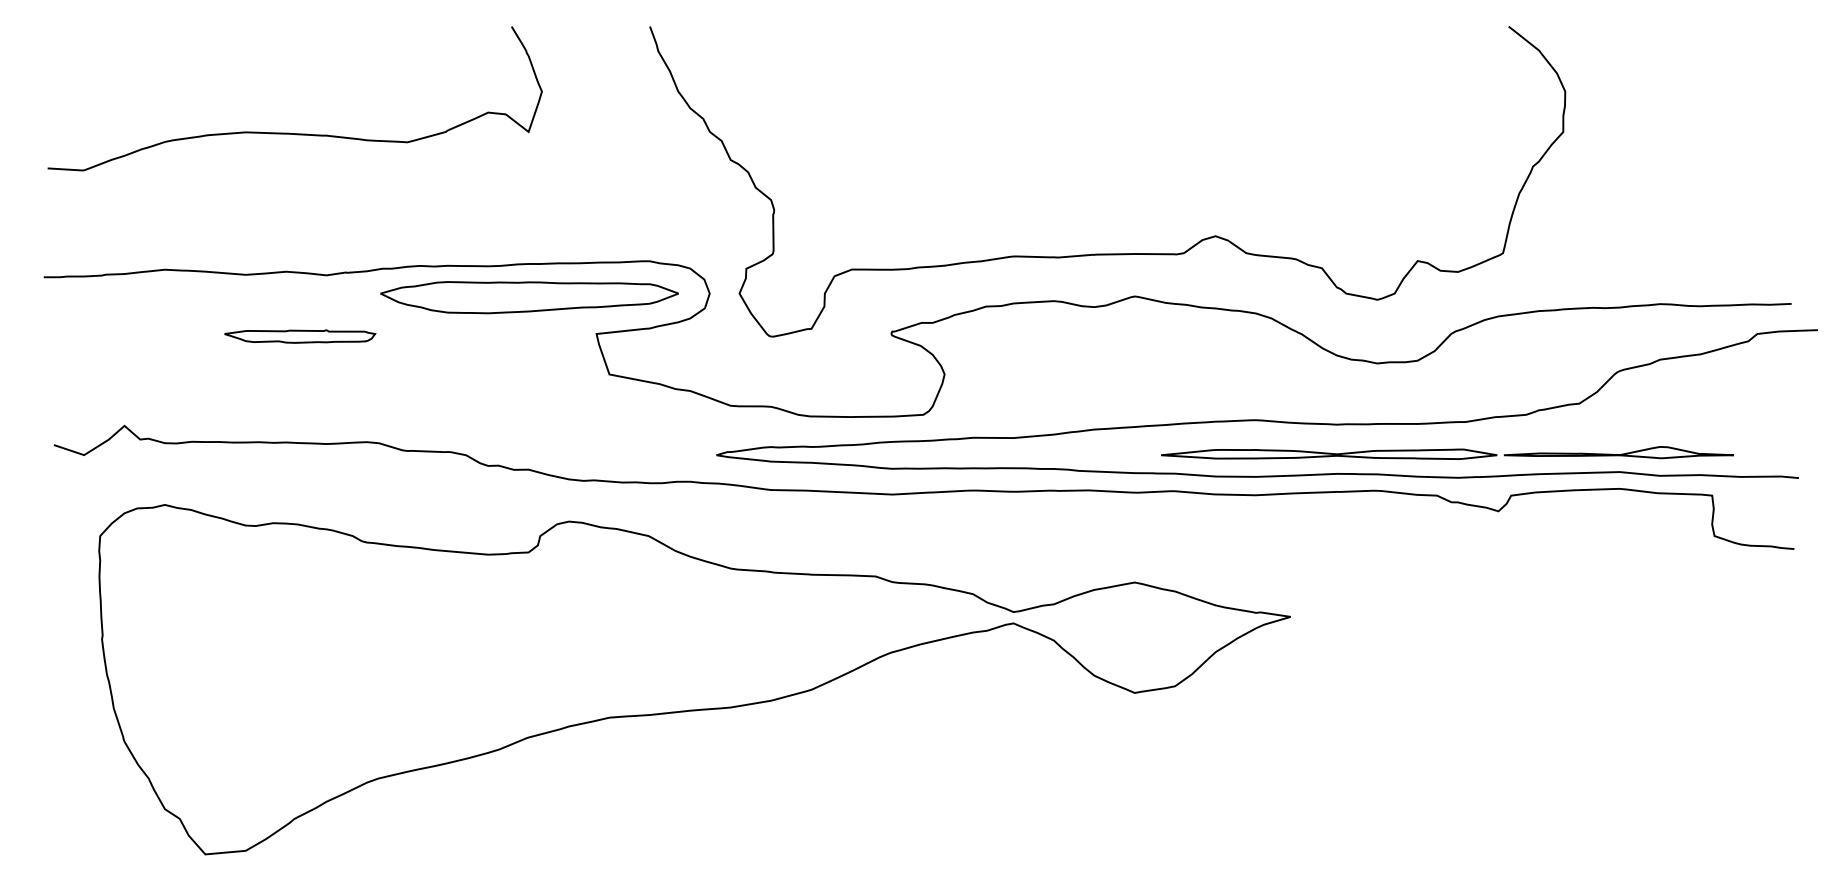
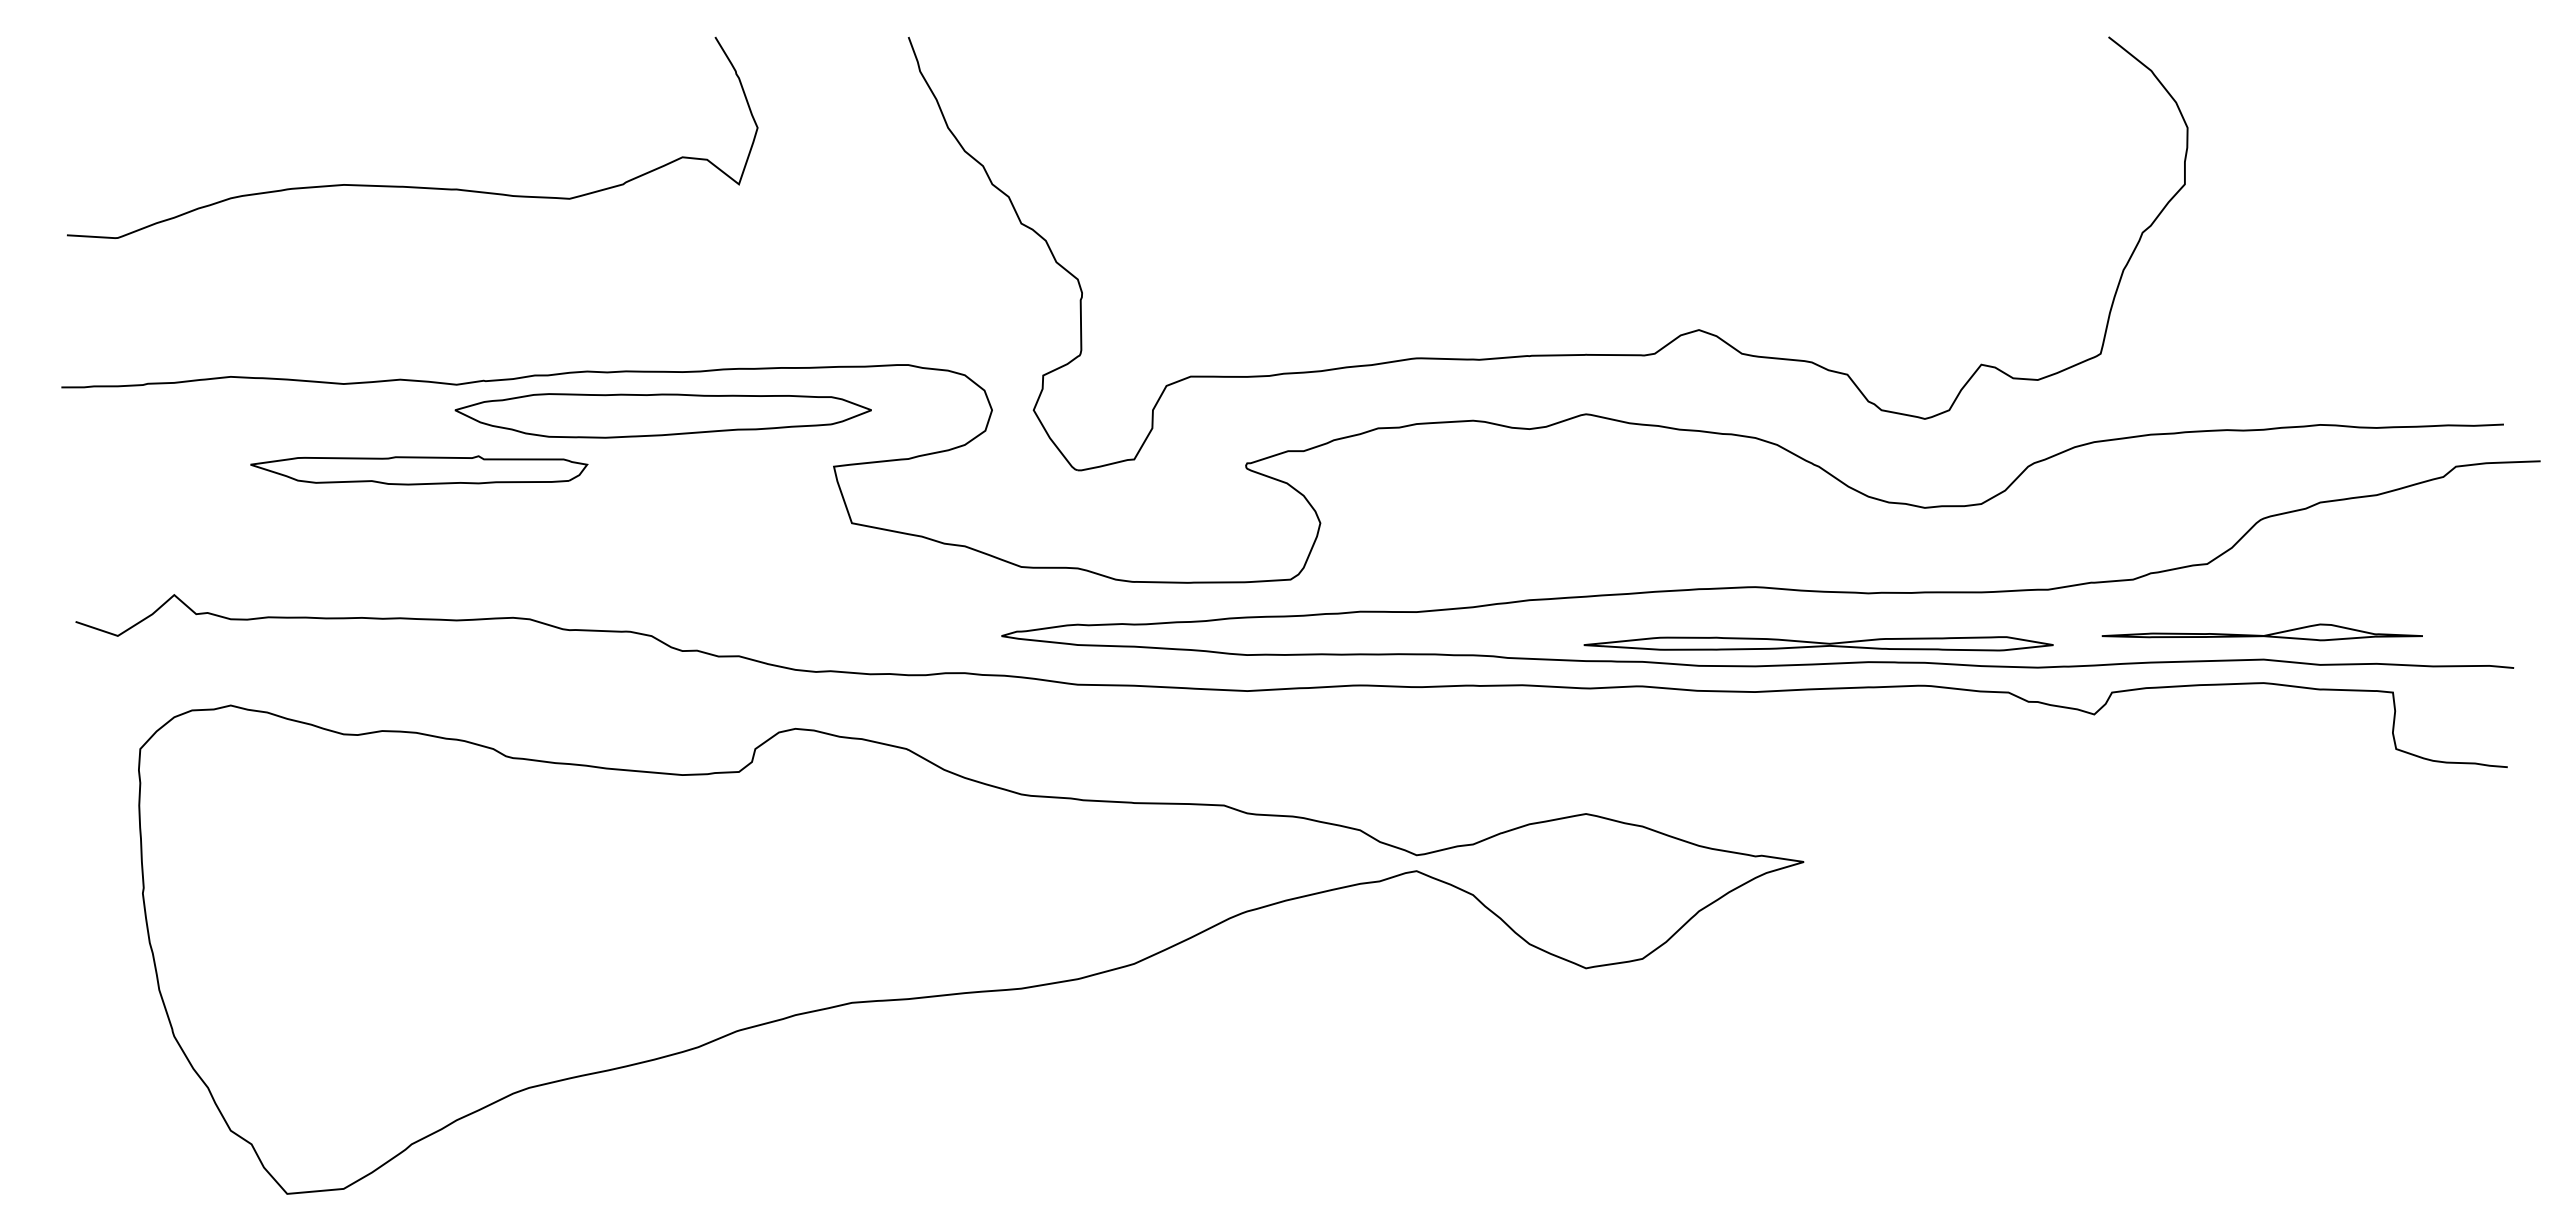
part: (528, 297) -> (662, 415), moved
part: (300, 336) -> (419, 469), size x1.6
part: (1329, 454) -> (1818, 643), moved

